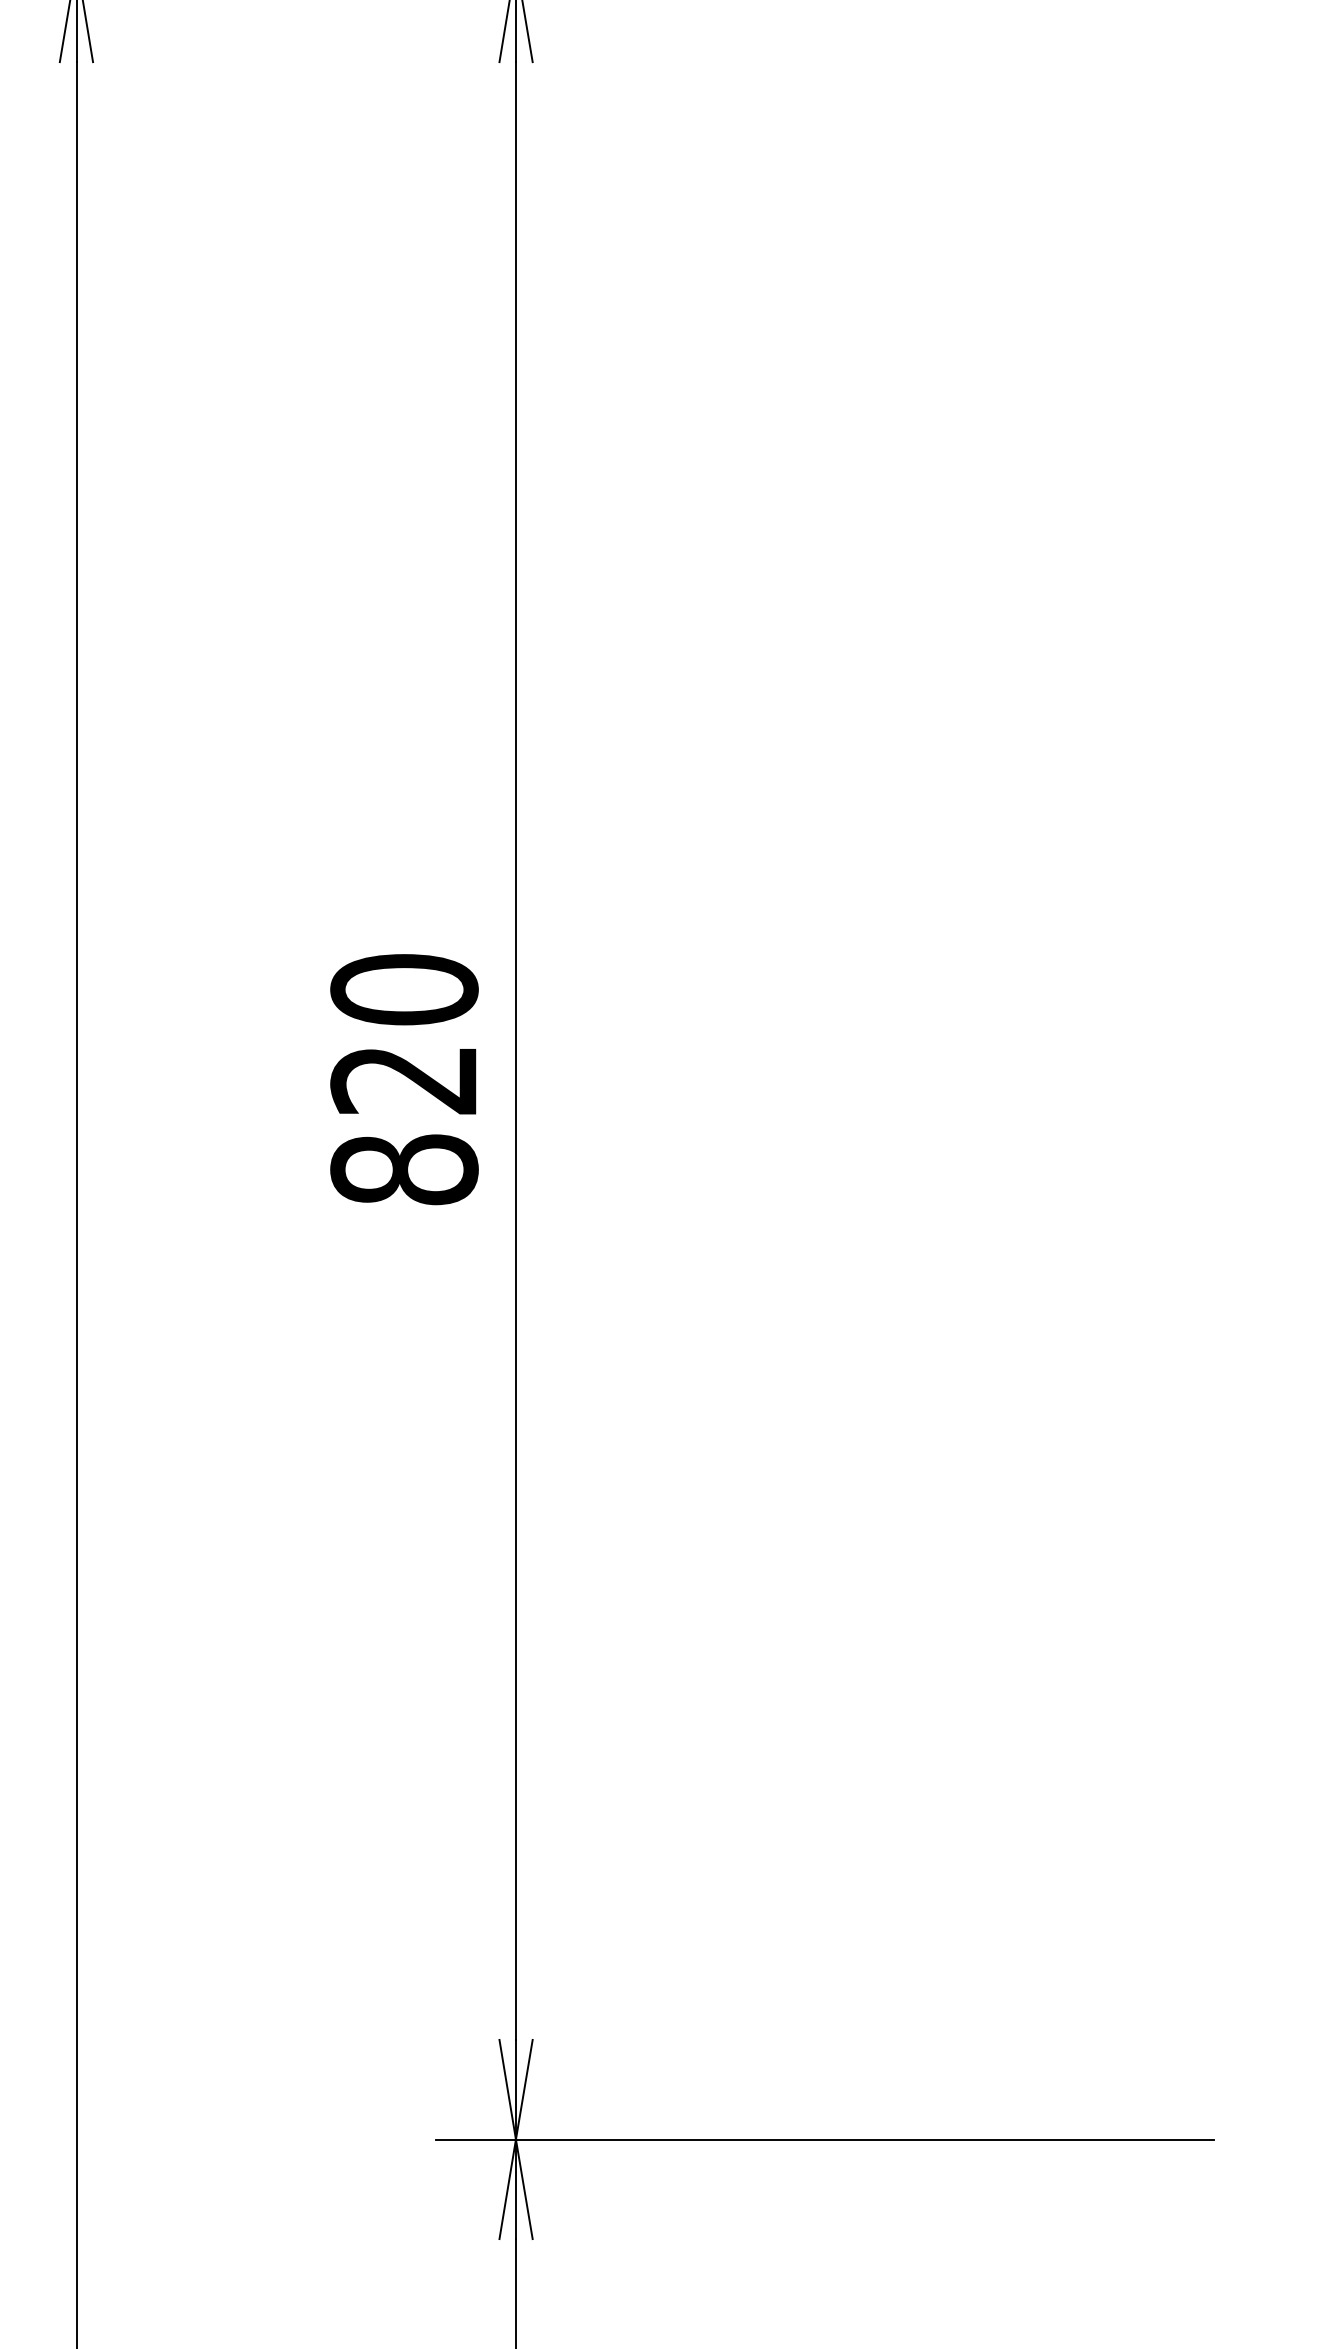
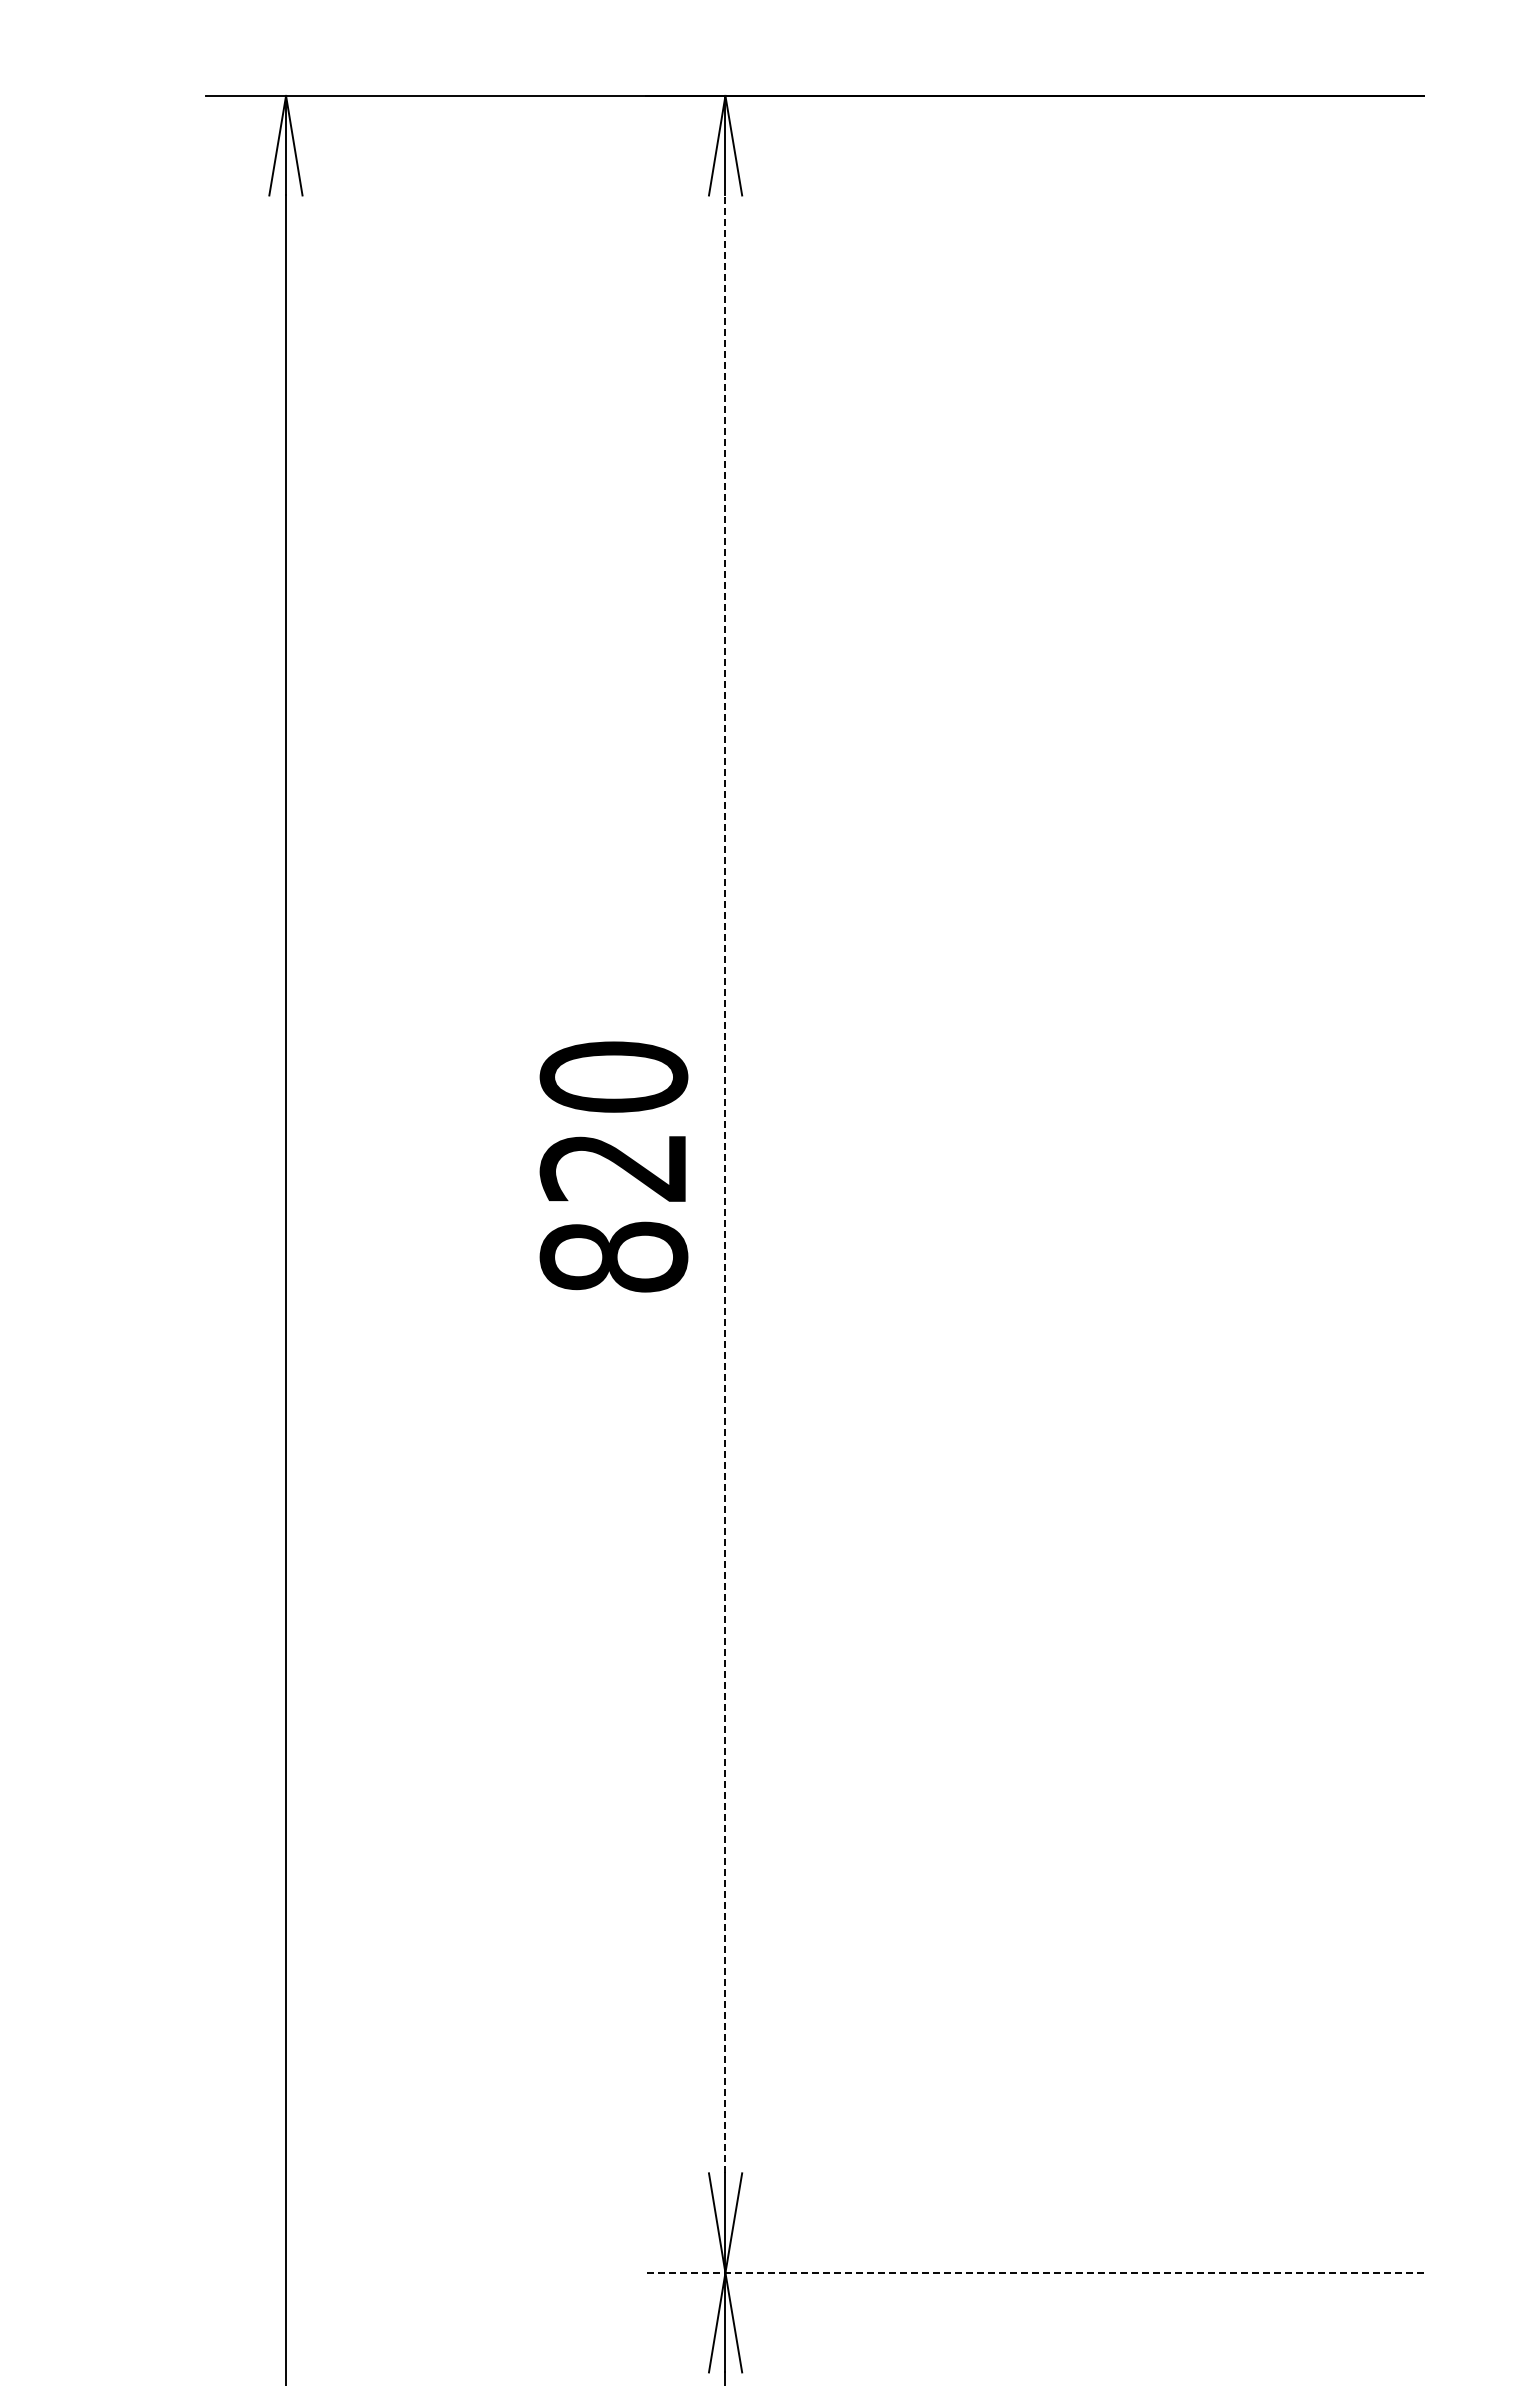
line: (516, 1051) -> (725, 1184), solid -> dashed
text: (404, 1079) -> (613, 1166), moved
line: (825, 2139) -> (1034, 2272), solid -> dashed

